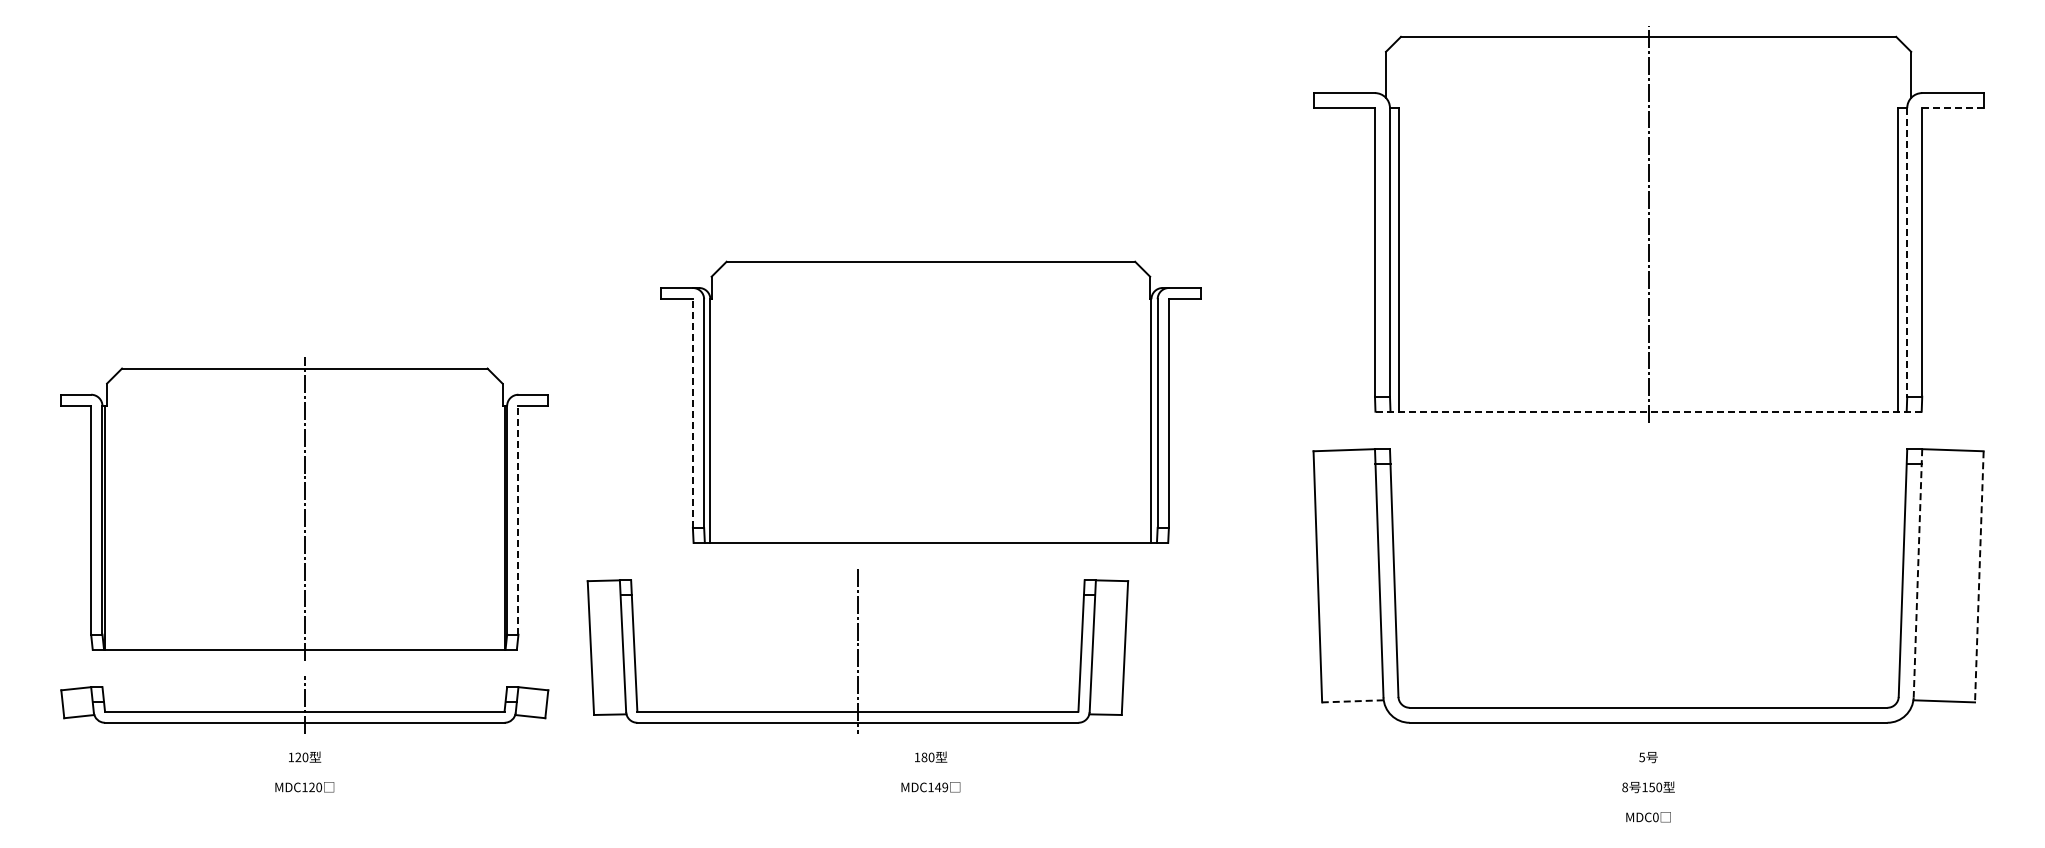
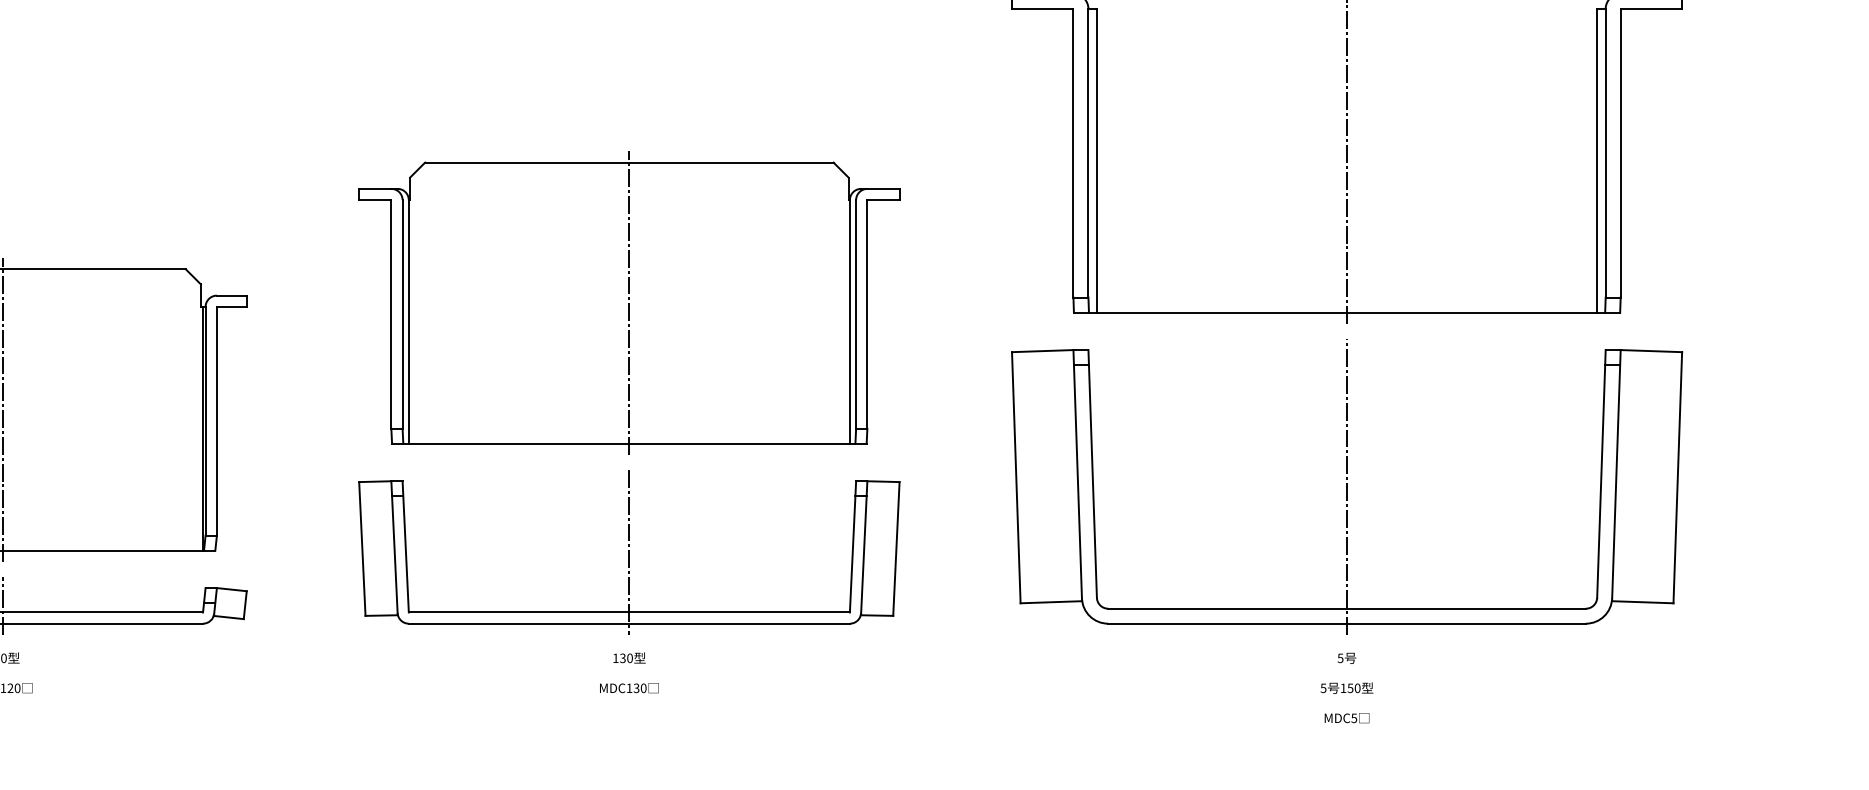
line: (1952, 108) -> (1650, 9), dashed -> solid
line: (1907, 252) -> (1605, 153), dashed -> solid
line: (930, 402) -> (628, 303), added
line: (1648, 411) -> (1346, 312), dashed -> solid
line: (692, 413) -> (390, 314), dashed -> solid
line: (518, 519) -> (216, 420), dashed -> solid
line: (1917, 573) -> (1615, 474), dashed -> solid
line: (1979, 576) -> (1677, 477), dashed -> solid
line: (1648, 585) -> (1346, 486), added
part: (857, 651) -> (628, 552), moved
line: (1352, 701) -> (1050, 602), dashed -> solid
text: (924, 756) -> (622, 657), 180 -> 130
text: (1624, 786) -> (1322, 687), 8 -> 5
text: (941, 787) -> (639, 688), MDC149 -> MDC130
text: (1655, 817) -> (1353, 718), MDC0 -> MDC5

